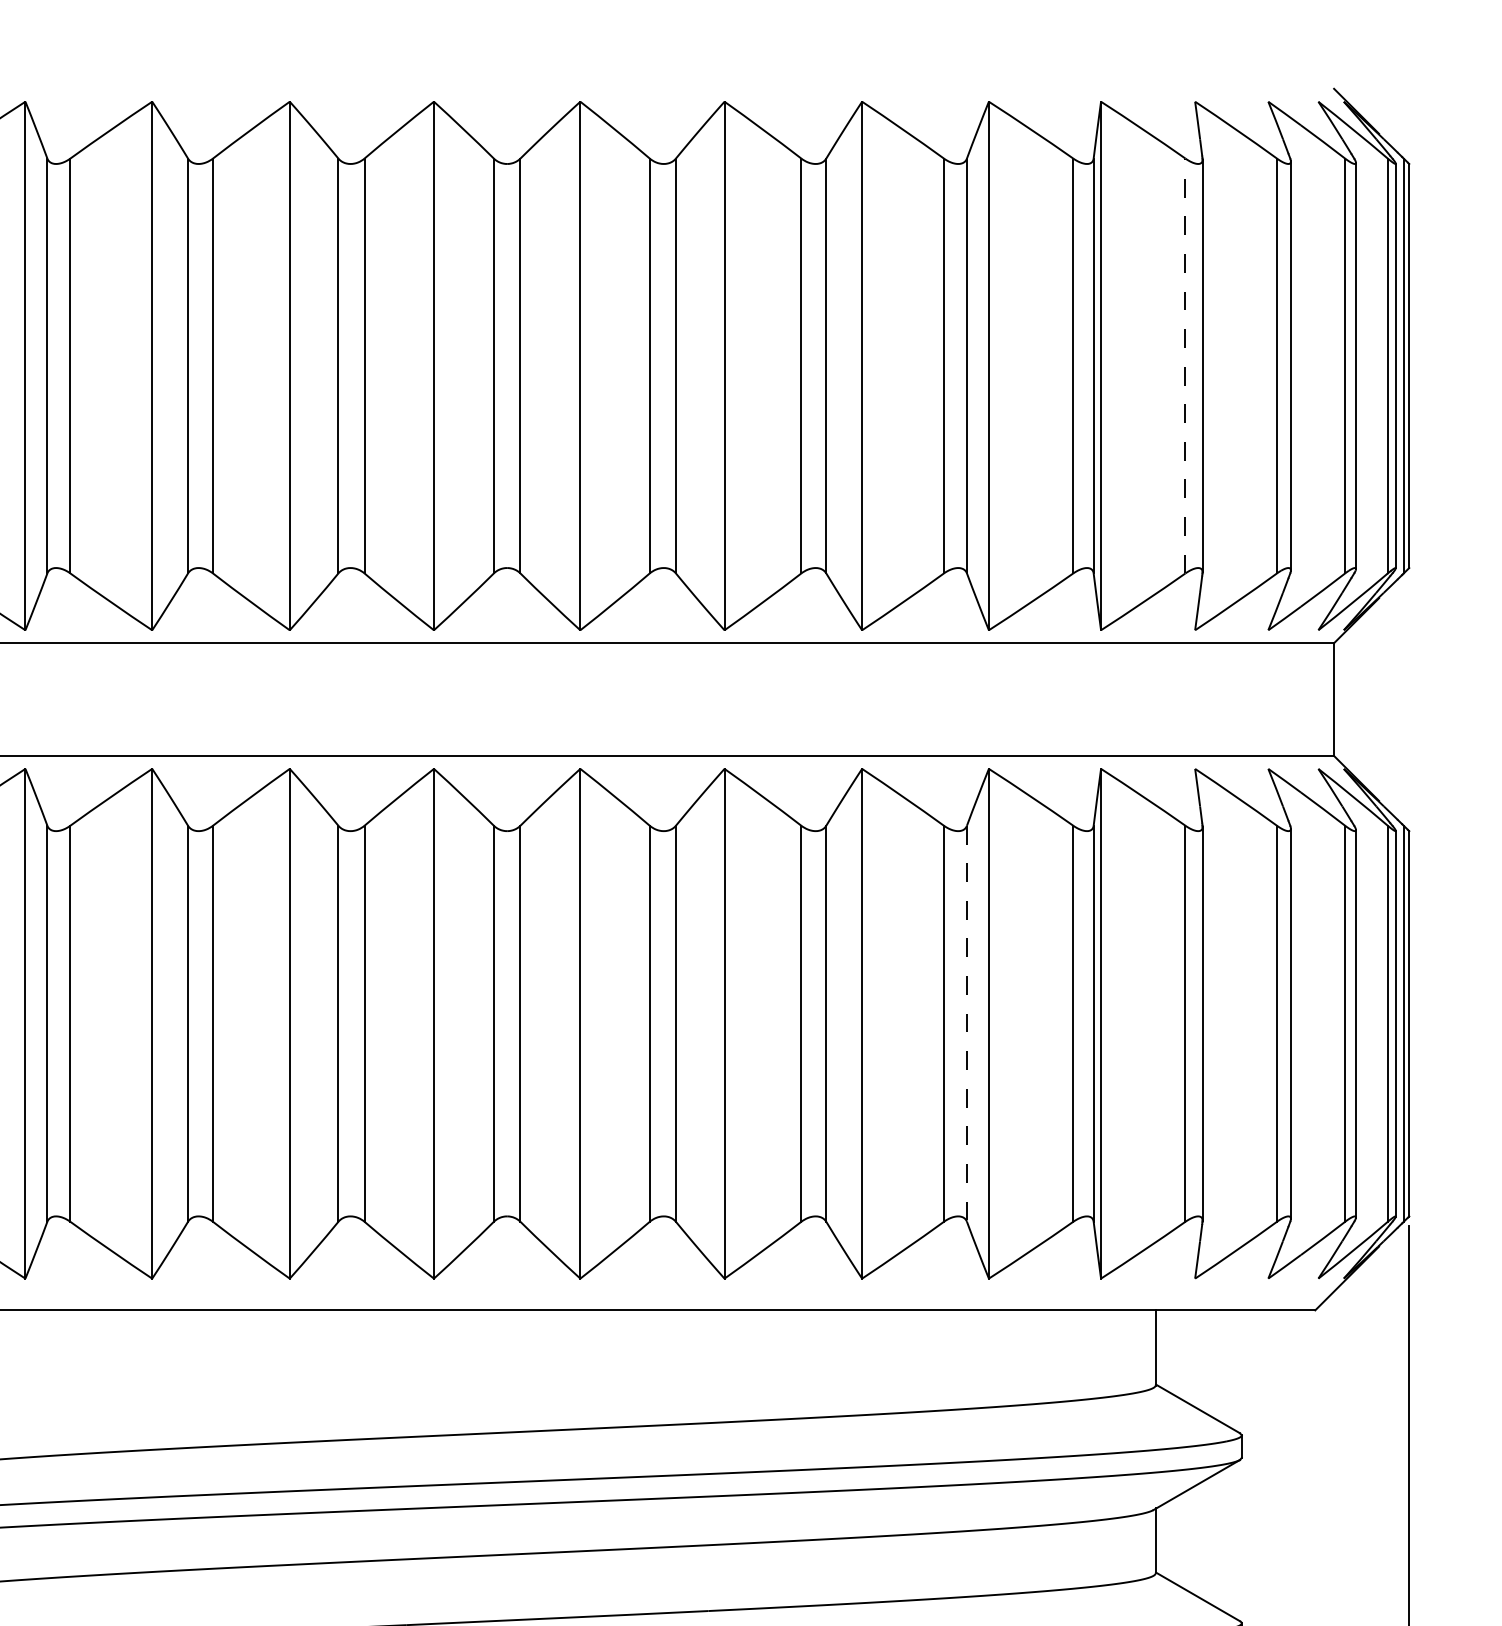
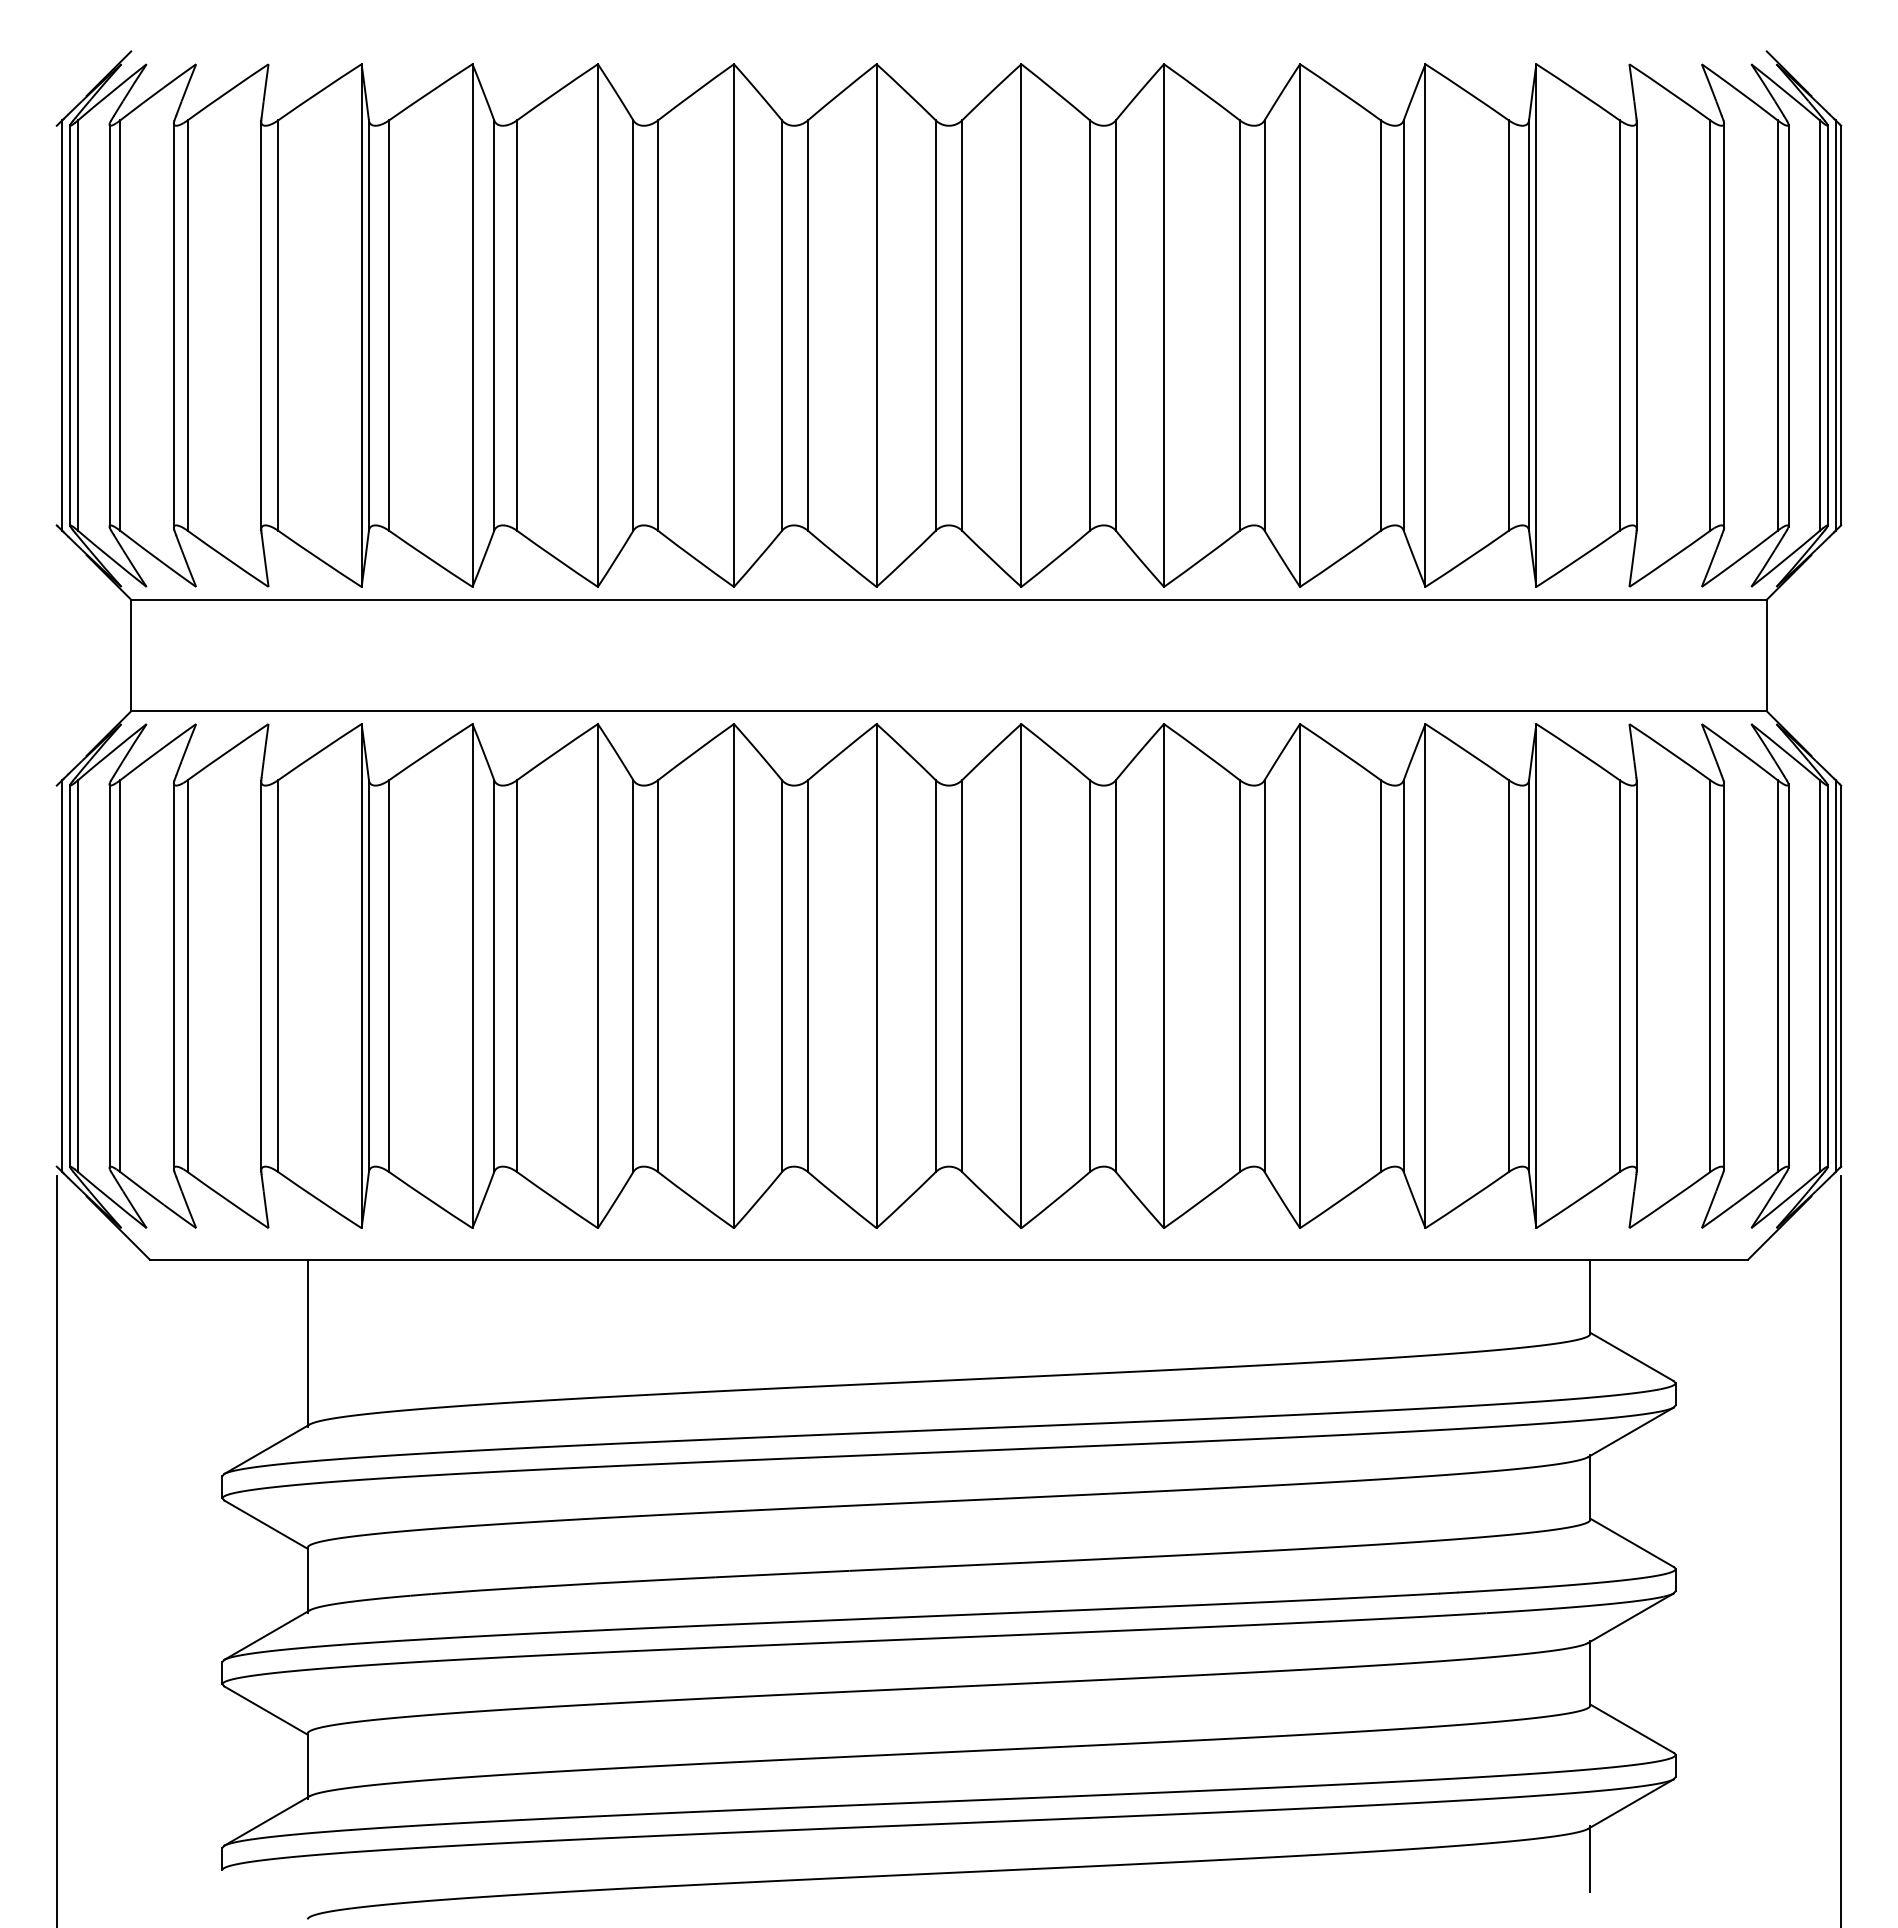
line: (1185, 365) -> (1619, 325), dashed -> solid
line: (966, 1024) -> (1403, 976), dashed -> solid

